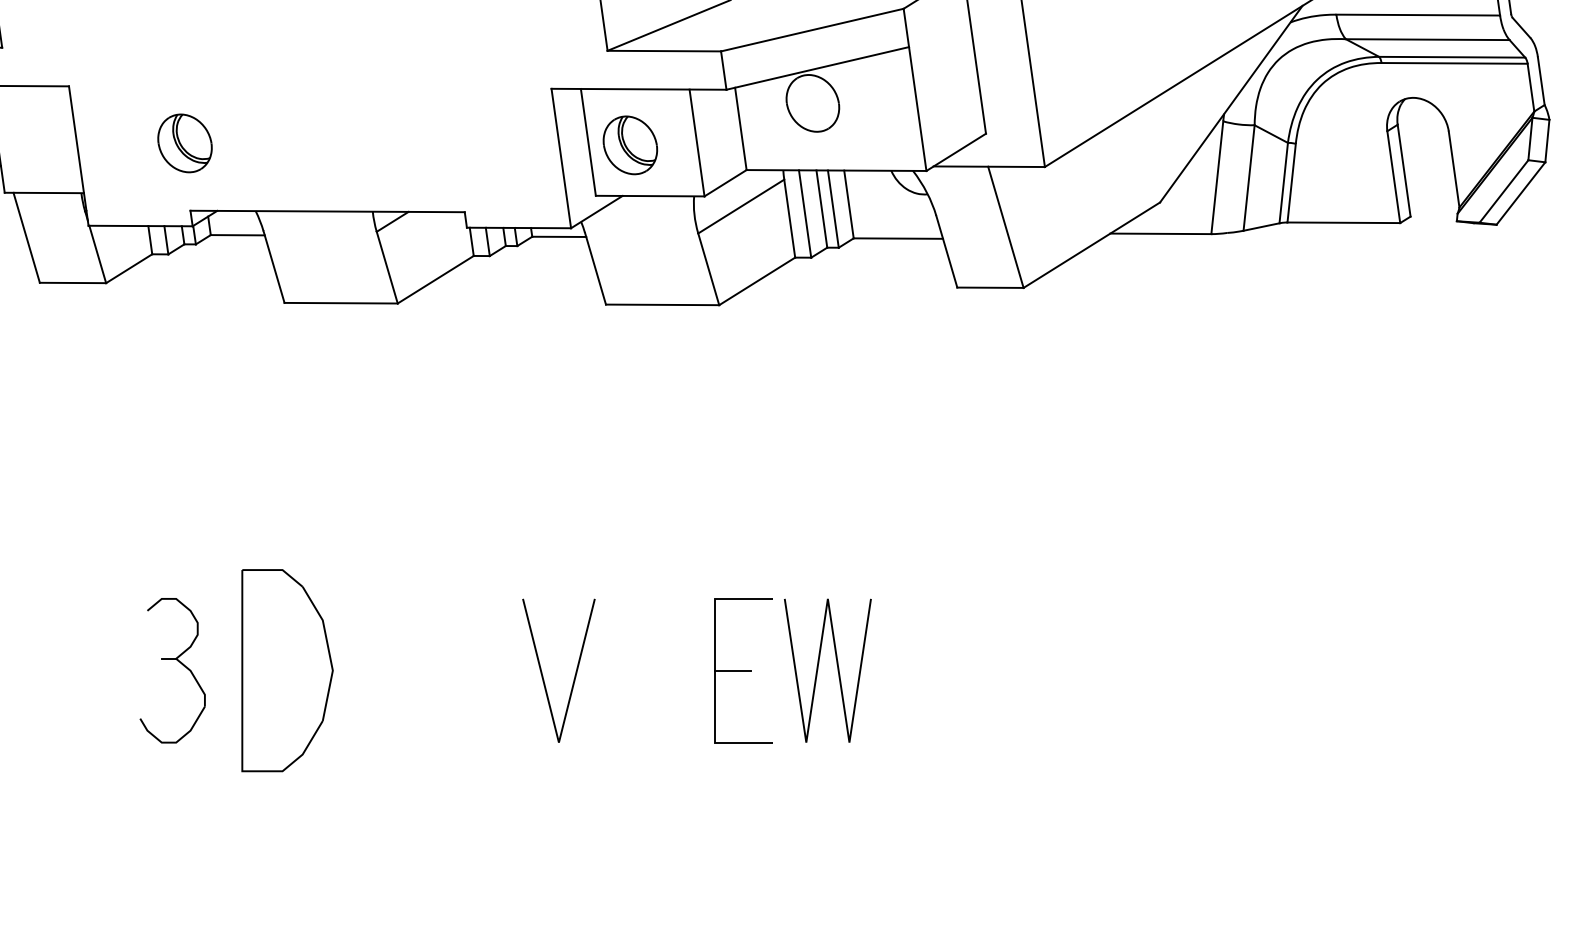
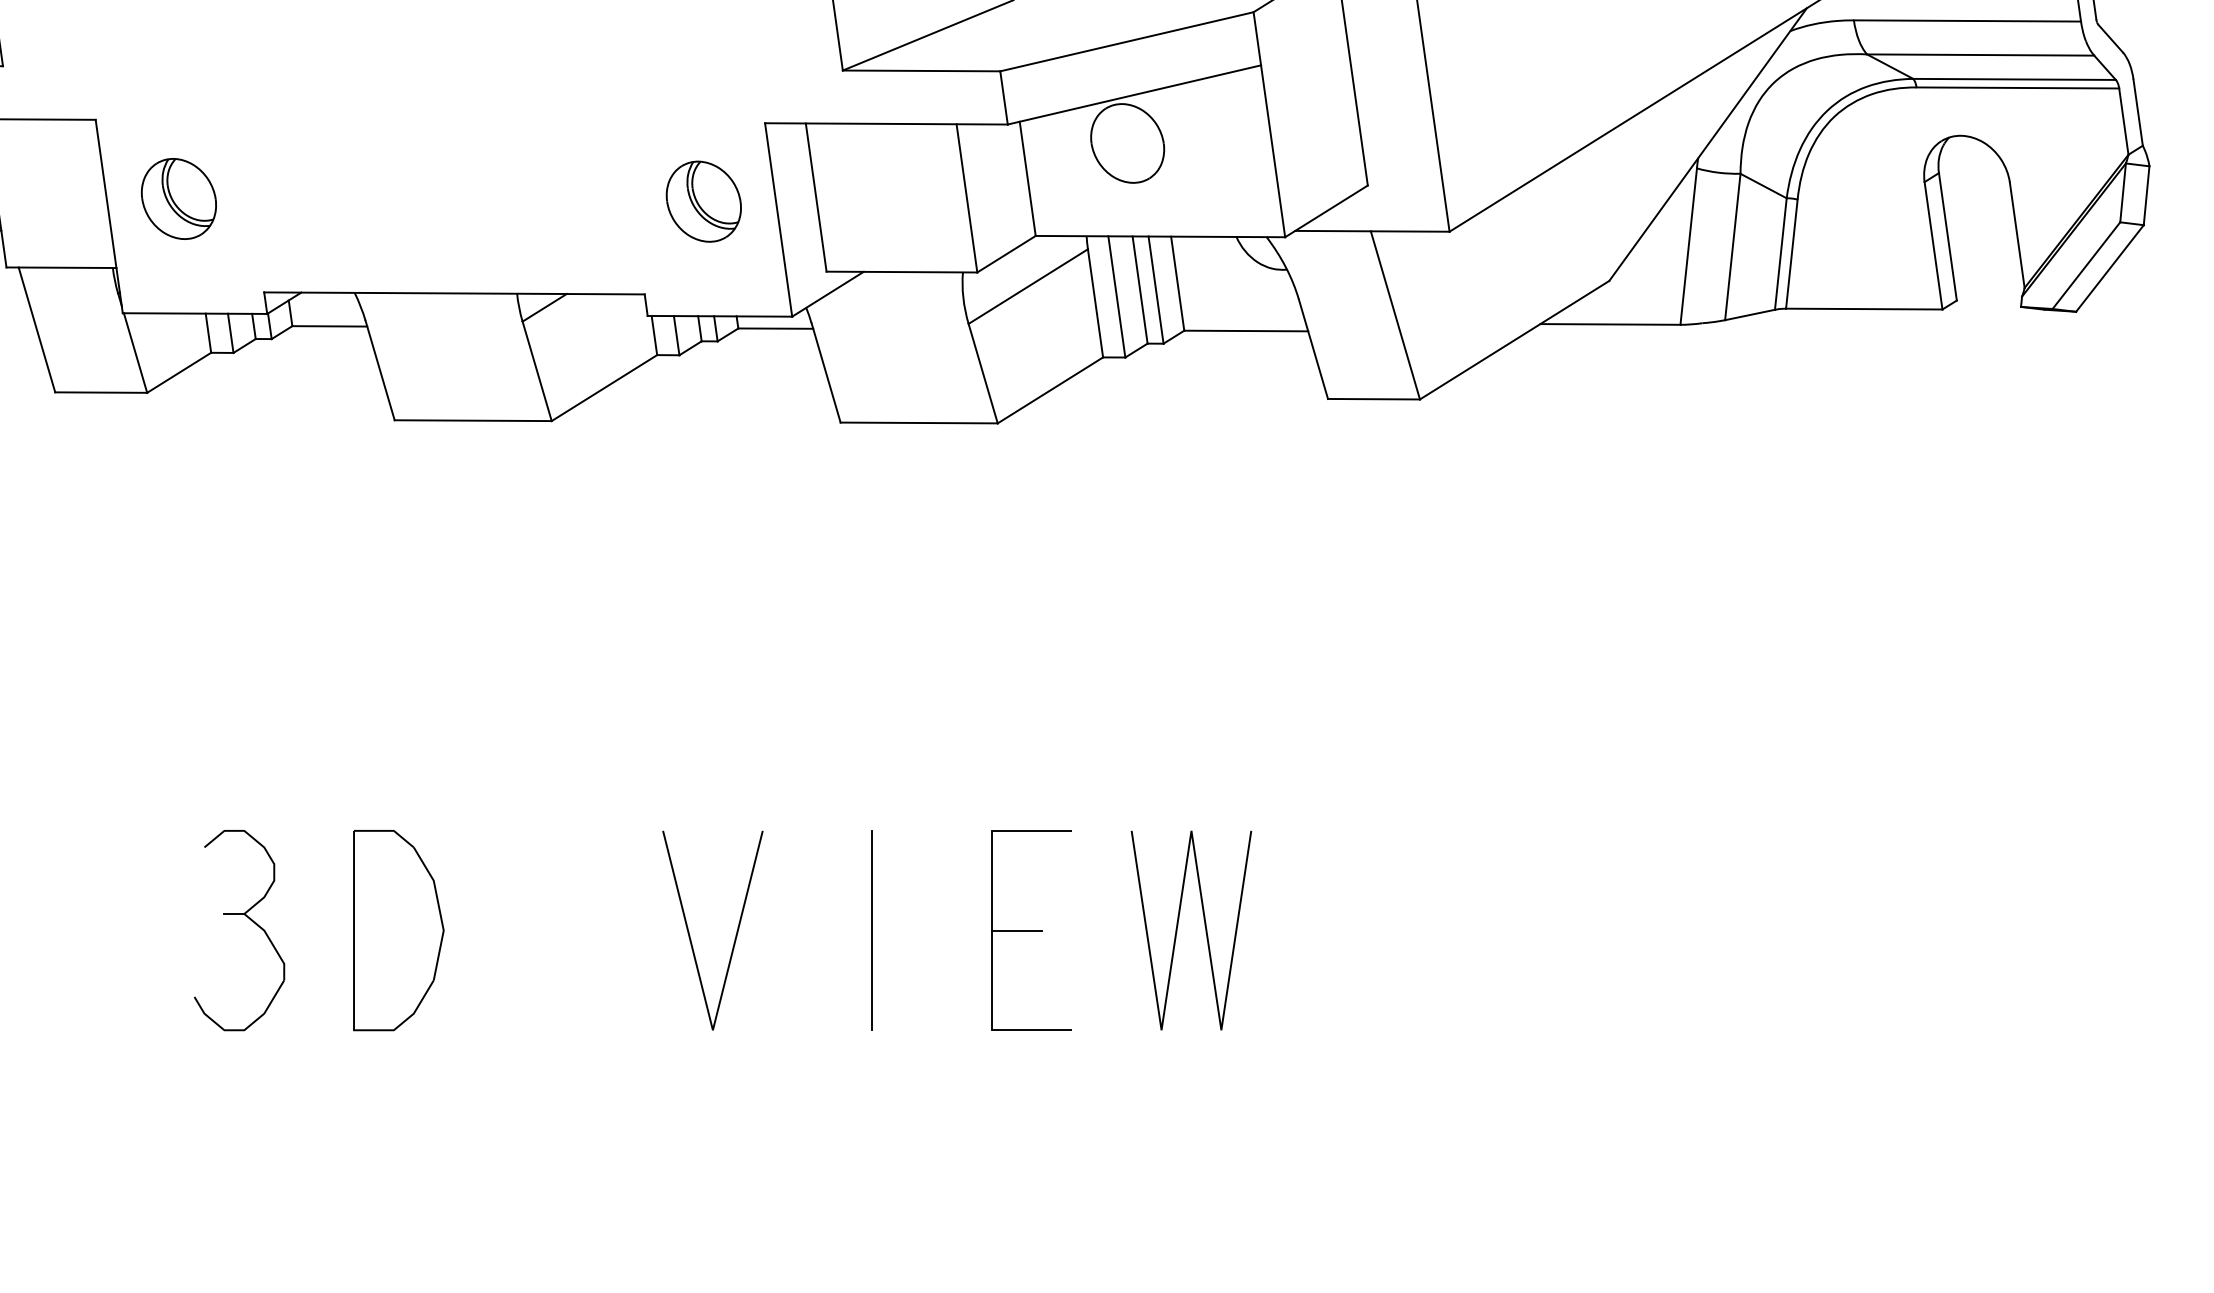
part: (184, 143) -> (178, 199), moved
part: (630, 145) -> (703, 201), moved
part: (287, 670) -> (398, 930), size x0.71
line: (628, 670) -> (871, 930), added
line: (818, 670) -> (1178, 930), moved
line: (543, 675) -> (691, 937), moved

